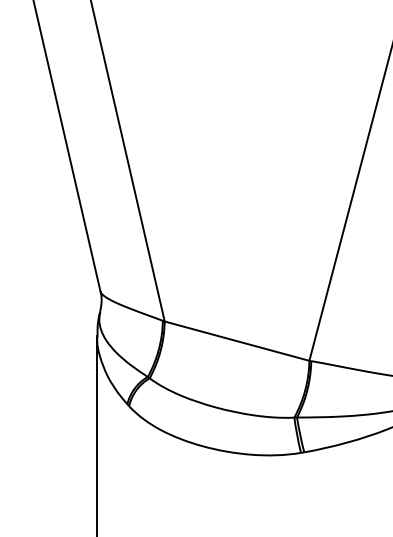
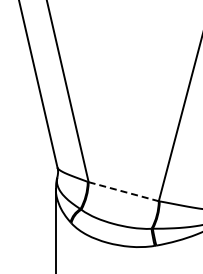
line: (238, 340) -> (124, 191), solid -> dashed

